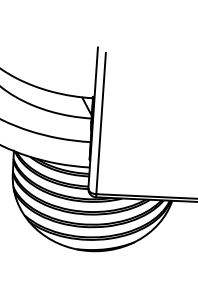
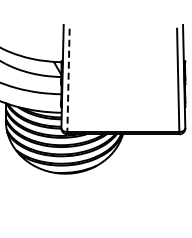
line: (101, 123) -> (68, 80), solid -> dashed

